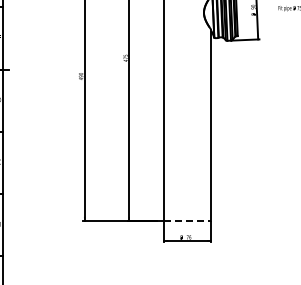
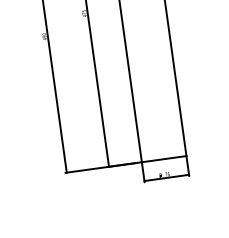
line: (187, 221) -> (164, 159), dashed -> solid

